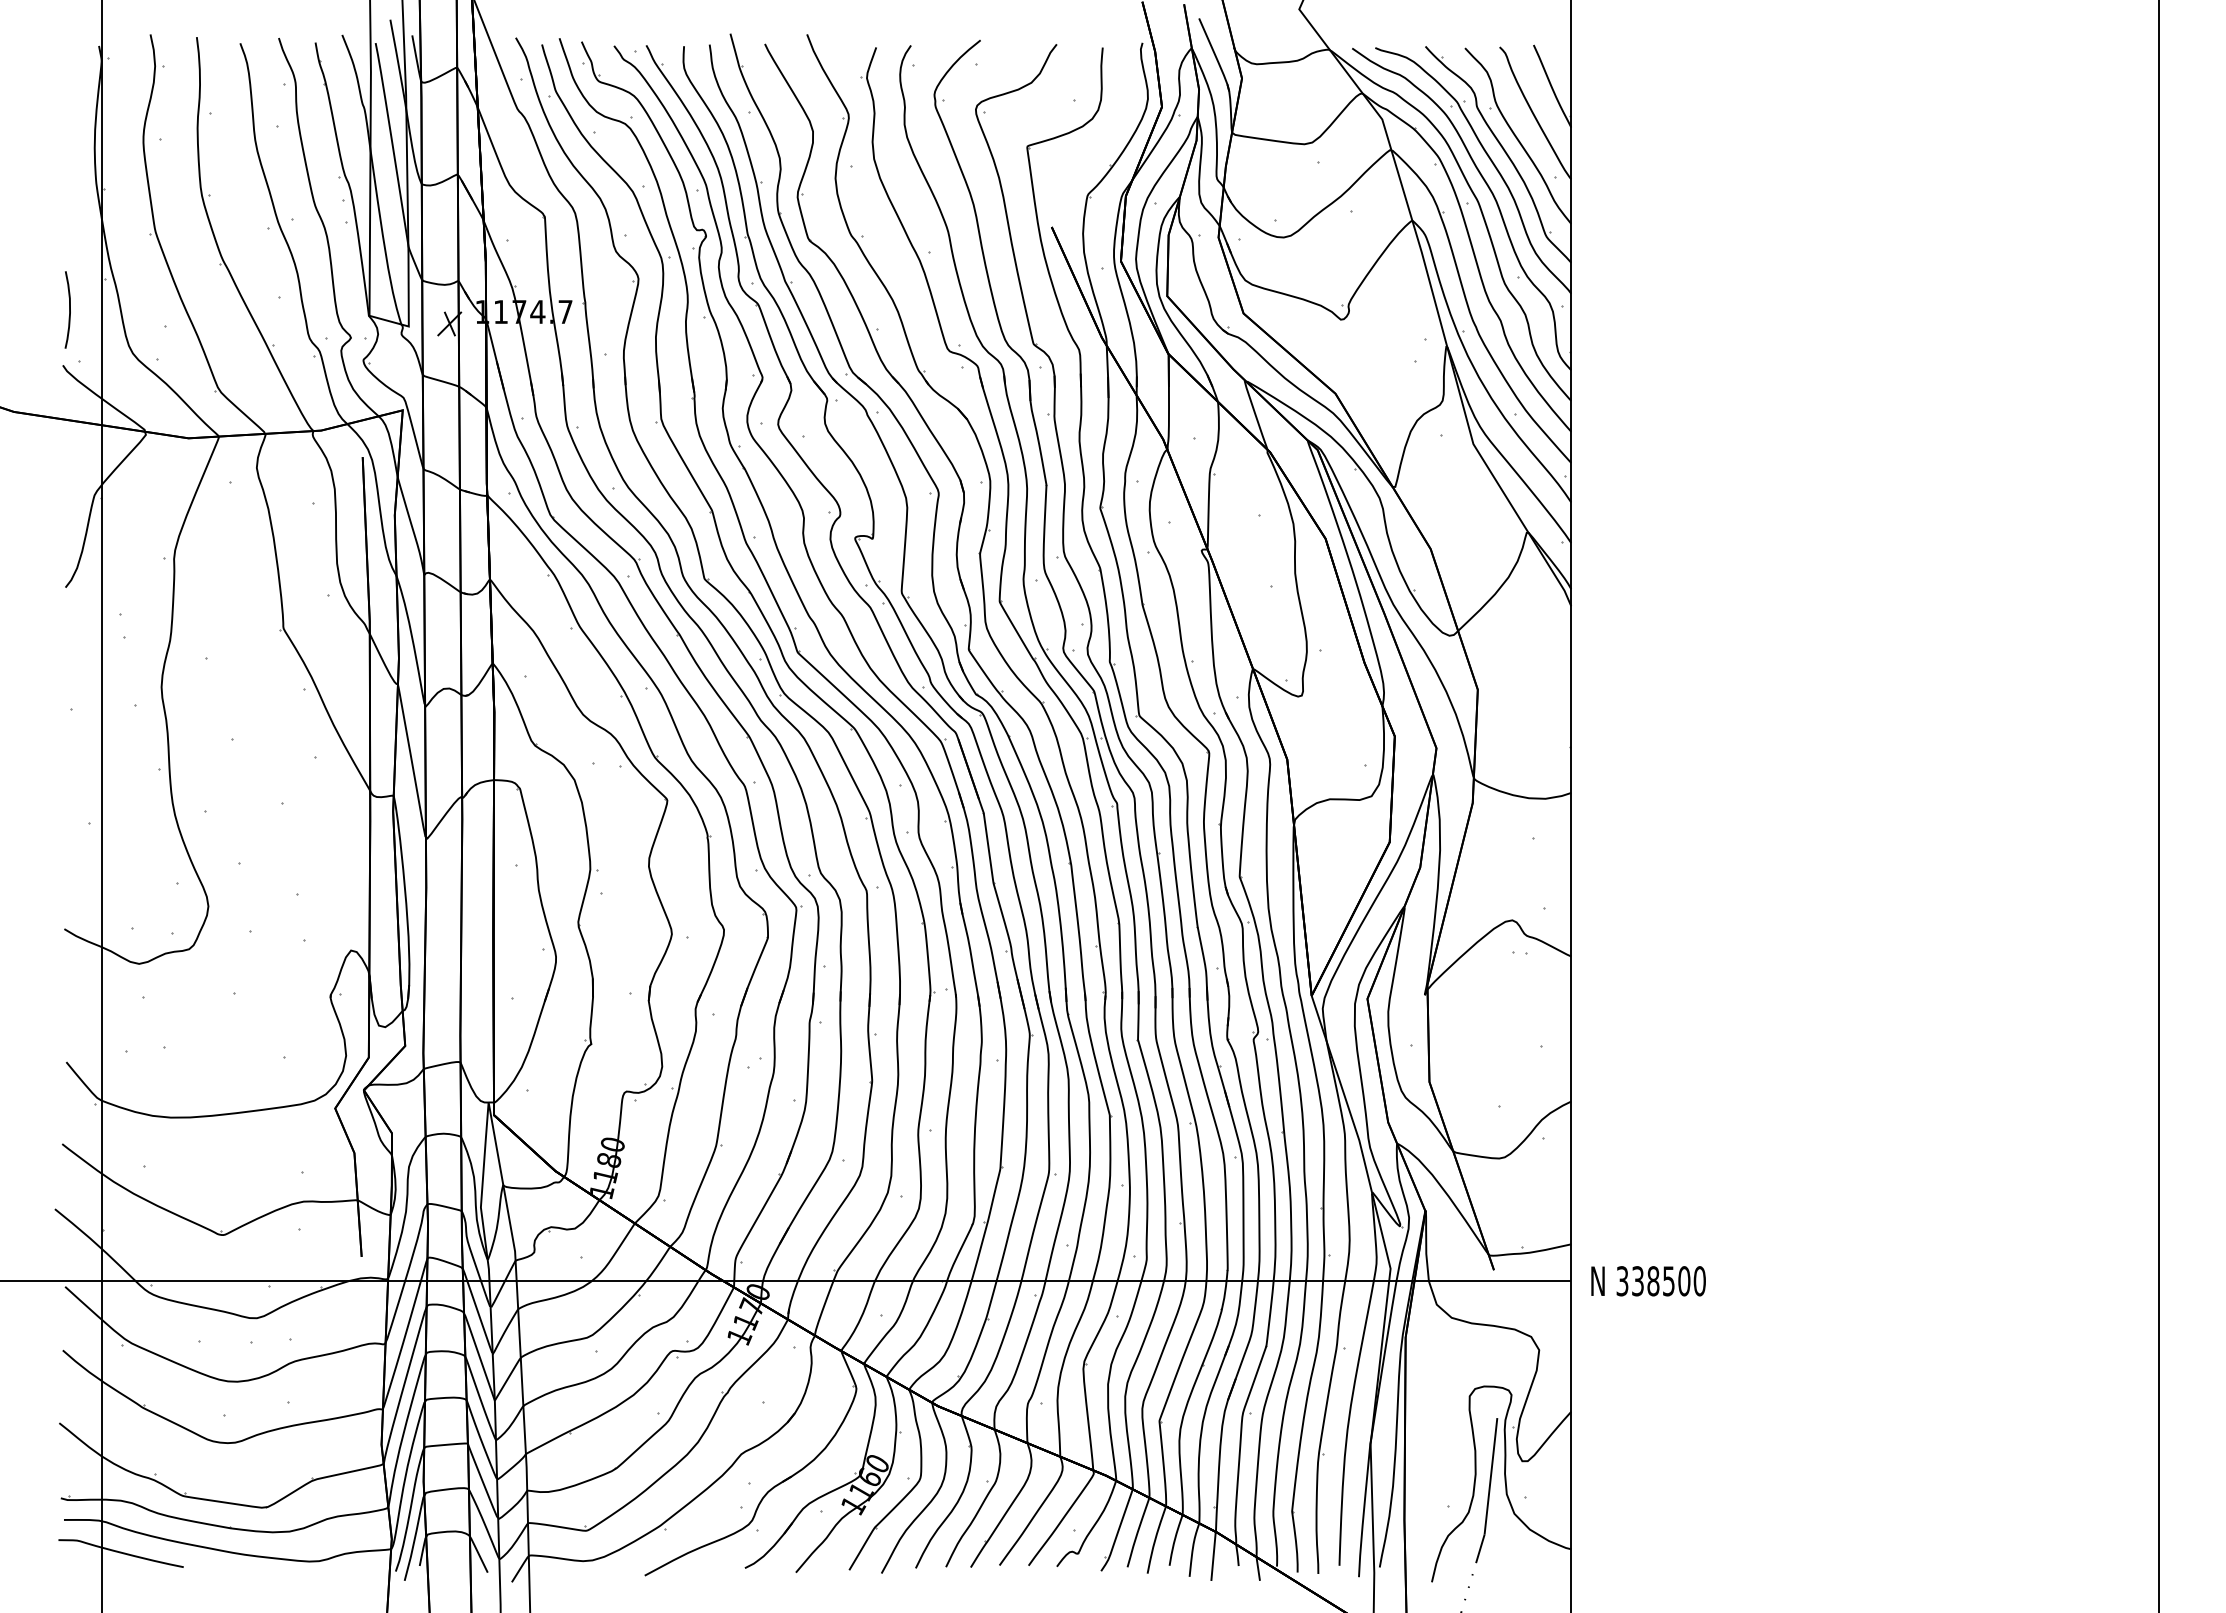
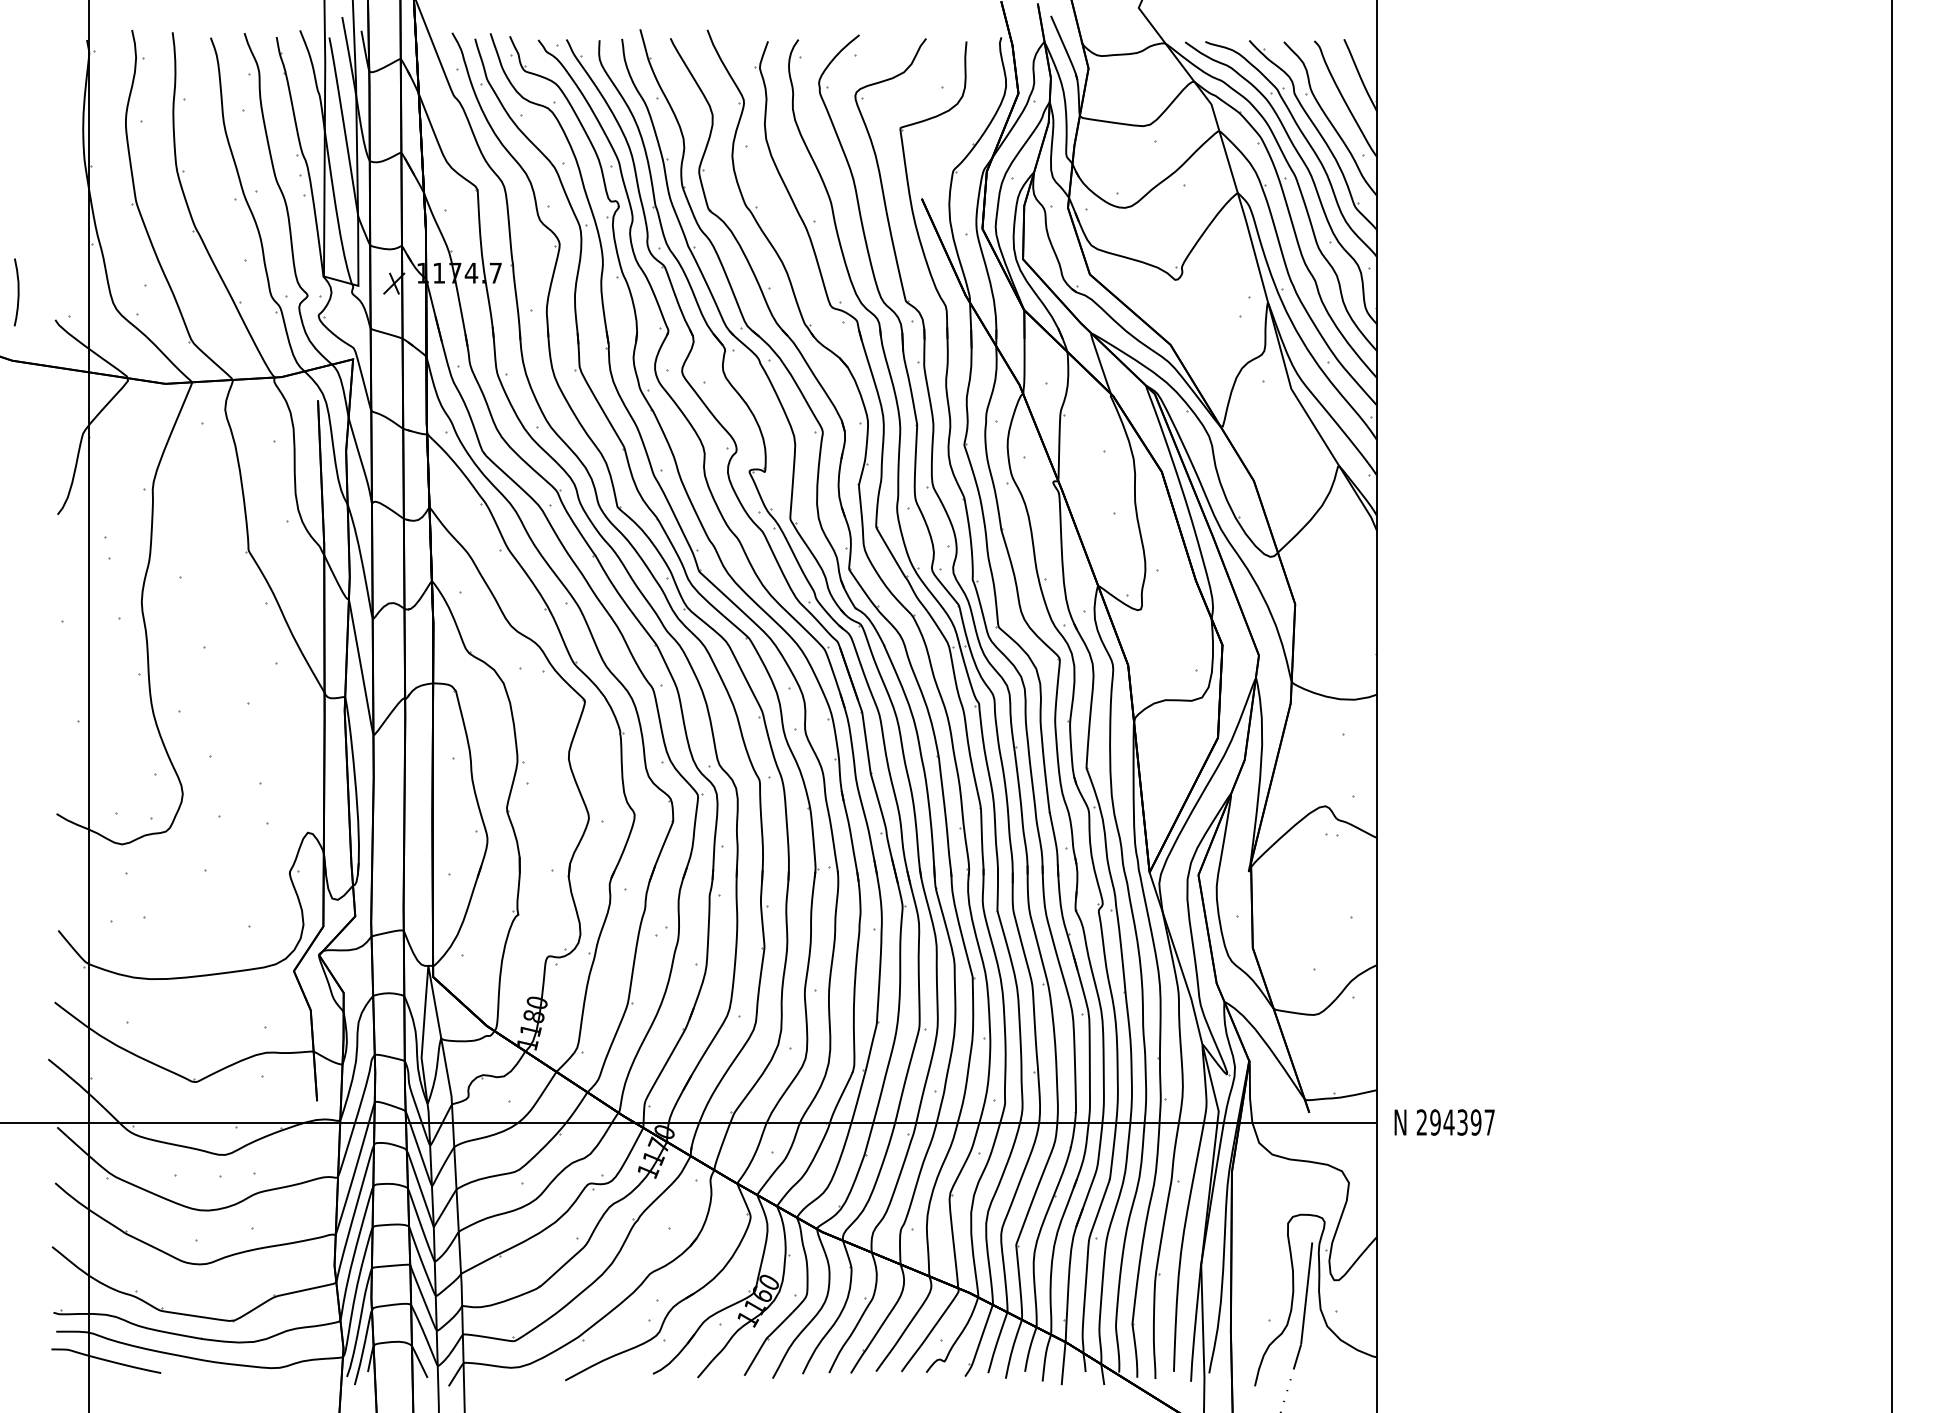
curve: (69, 309) -> (18, 292), moved
text: (1660, 1281) -> (1455, 1122), 338500 -> 294397

